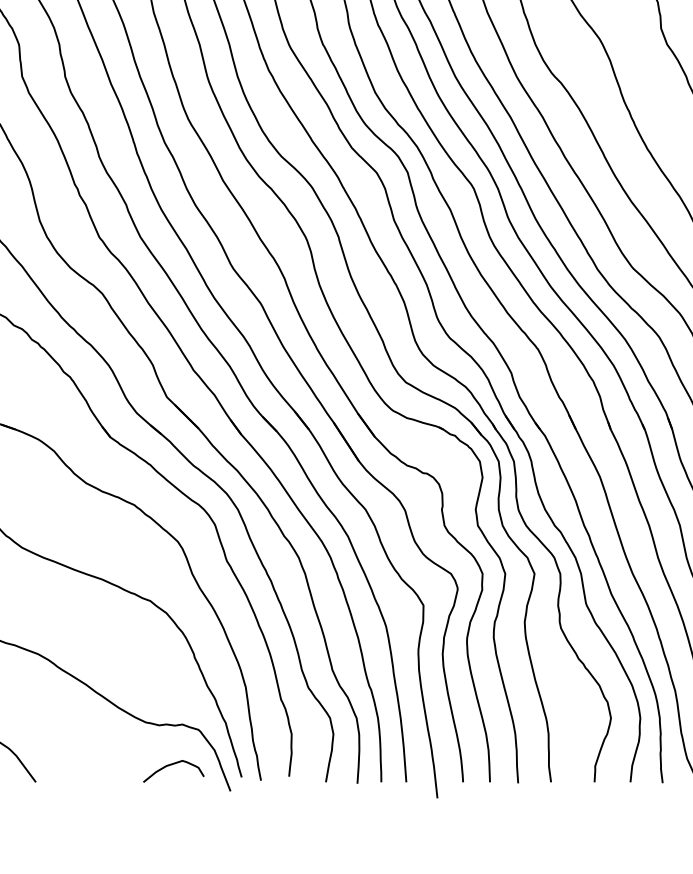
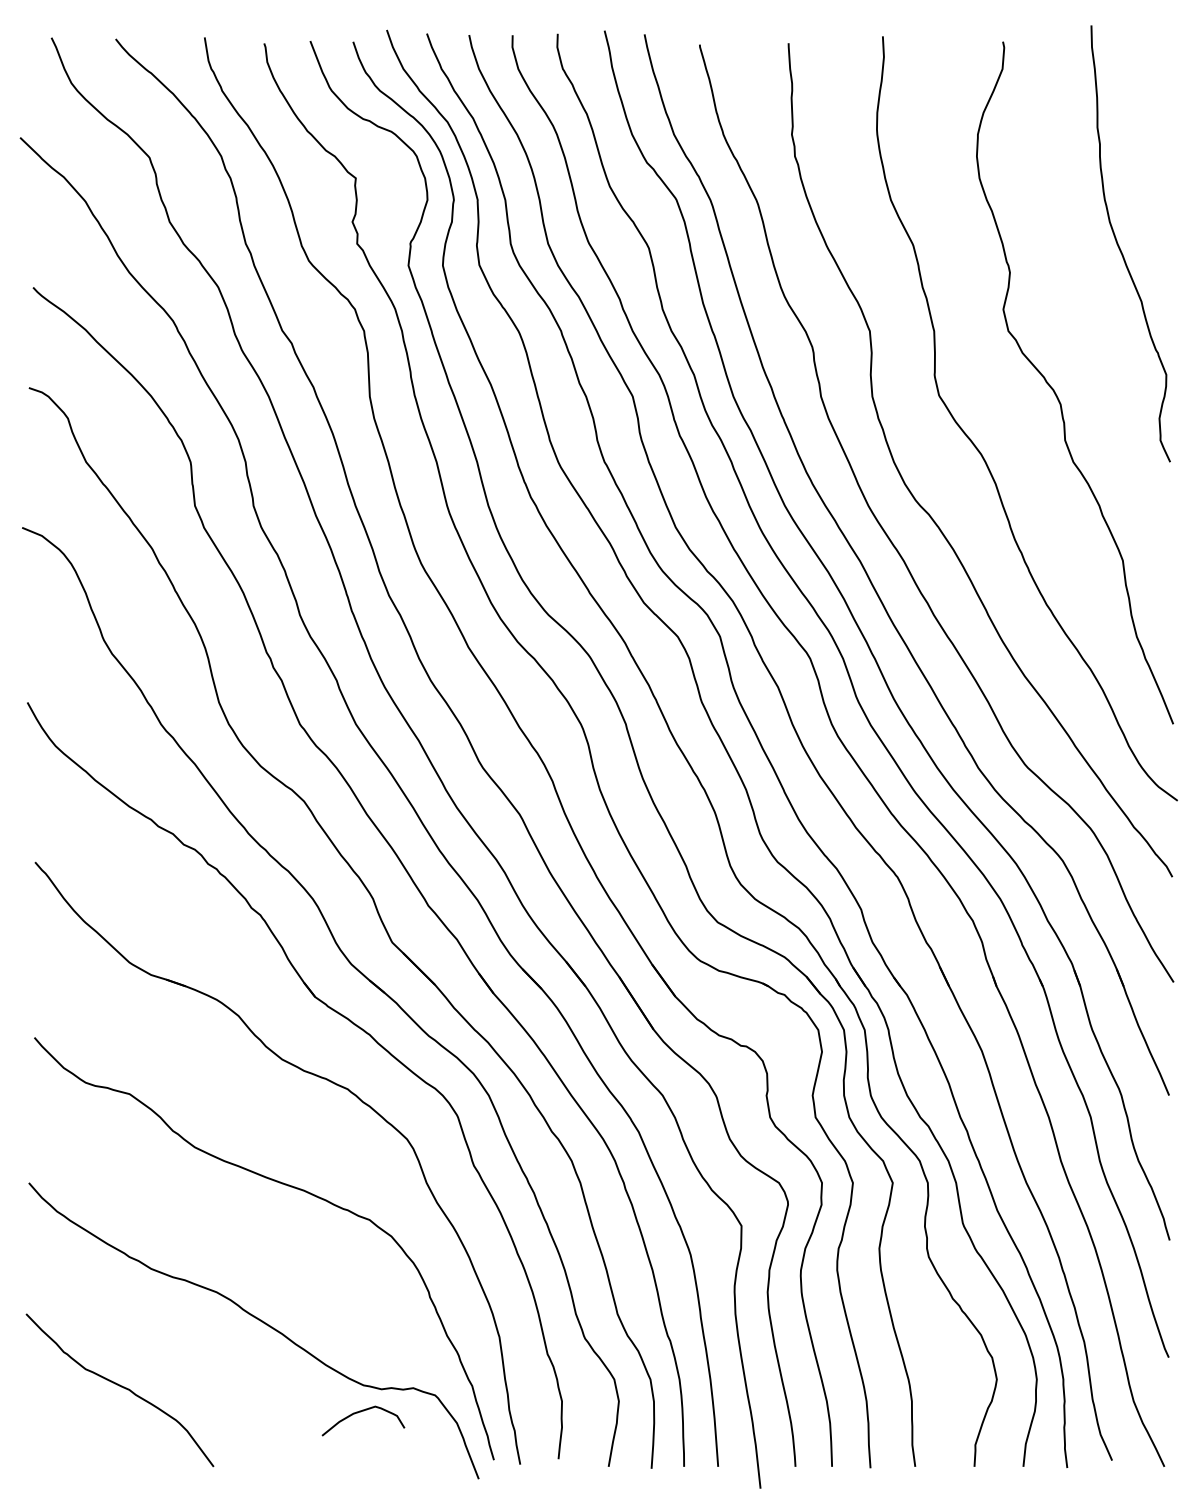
curve: (171, 765) -> (360, 1412), moved

